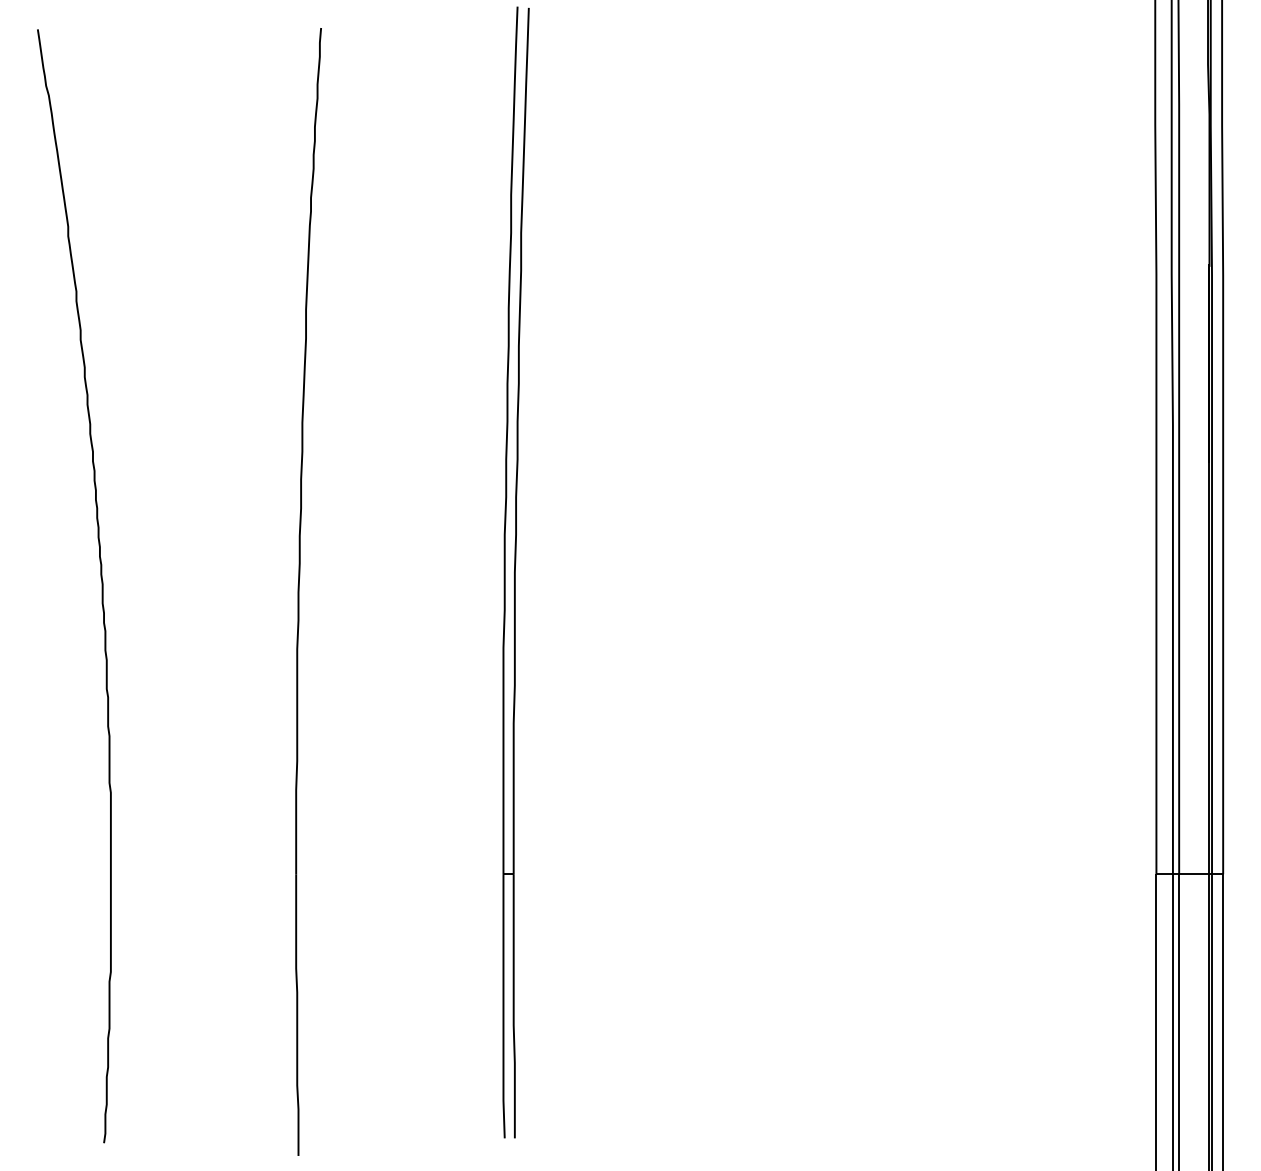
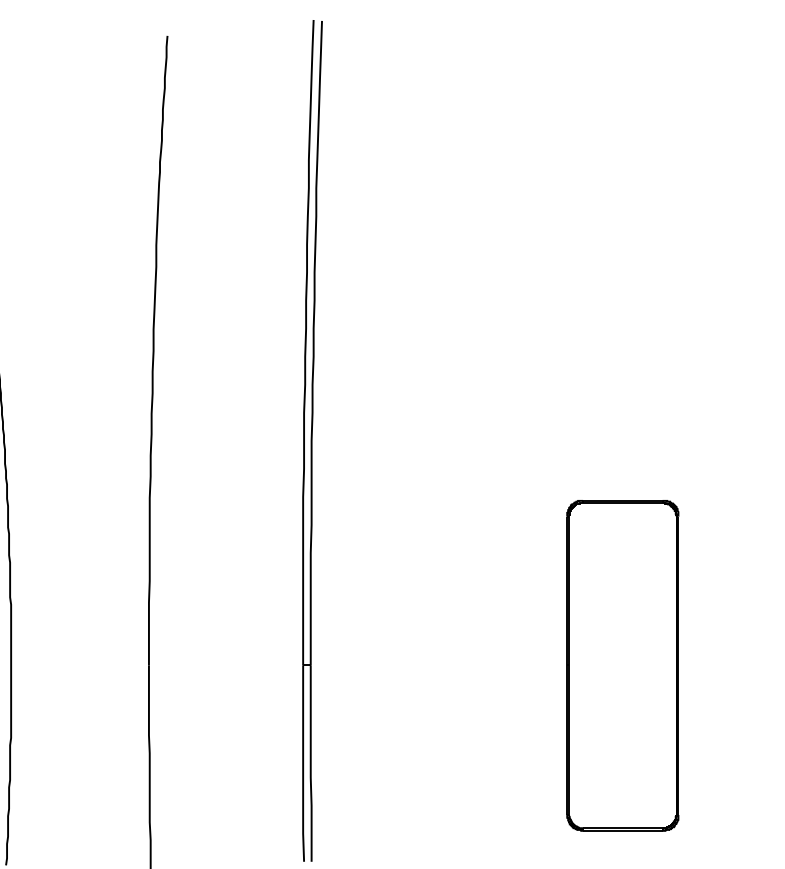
part: (932, 874) -> (622, 665), added

